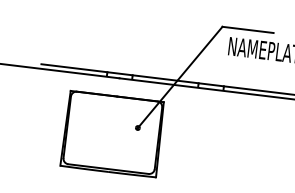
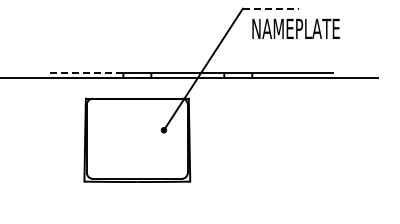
line: (248, 29) -> (271, 8), solid -> dashed
line: (74, 68) -> (86, 73), solid -> dashed

